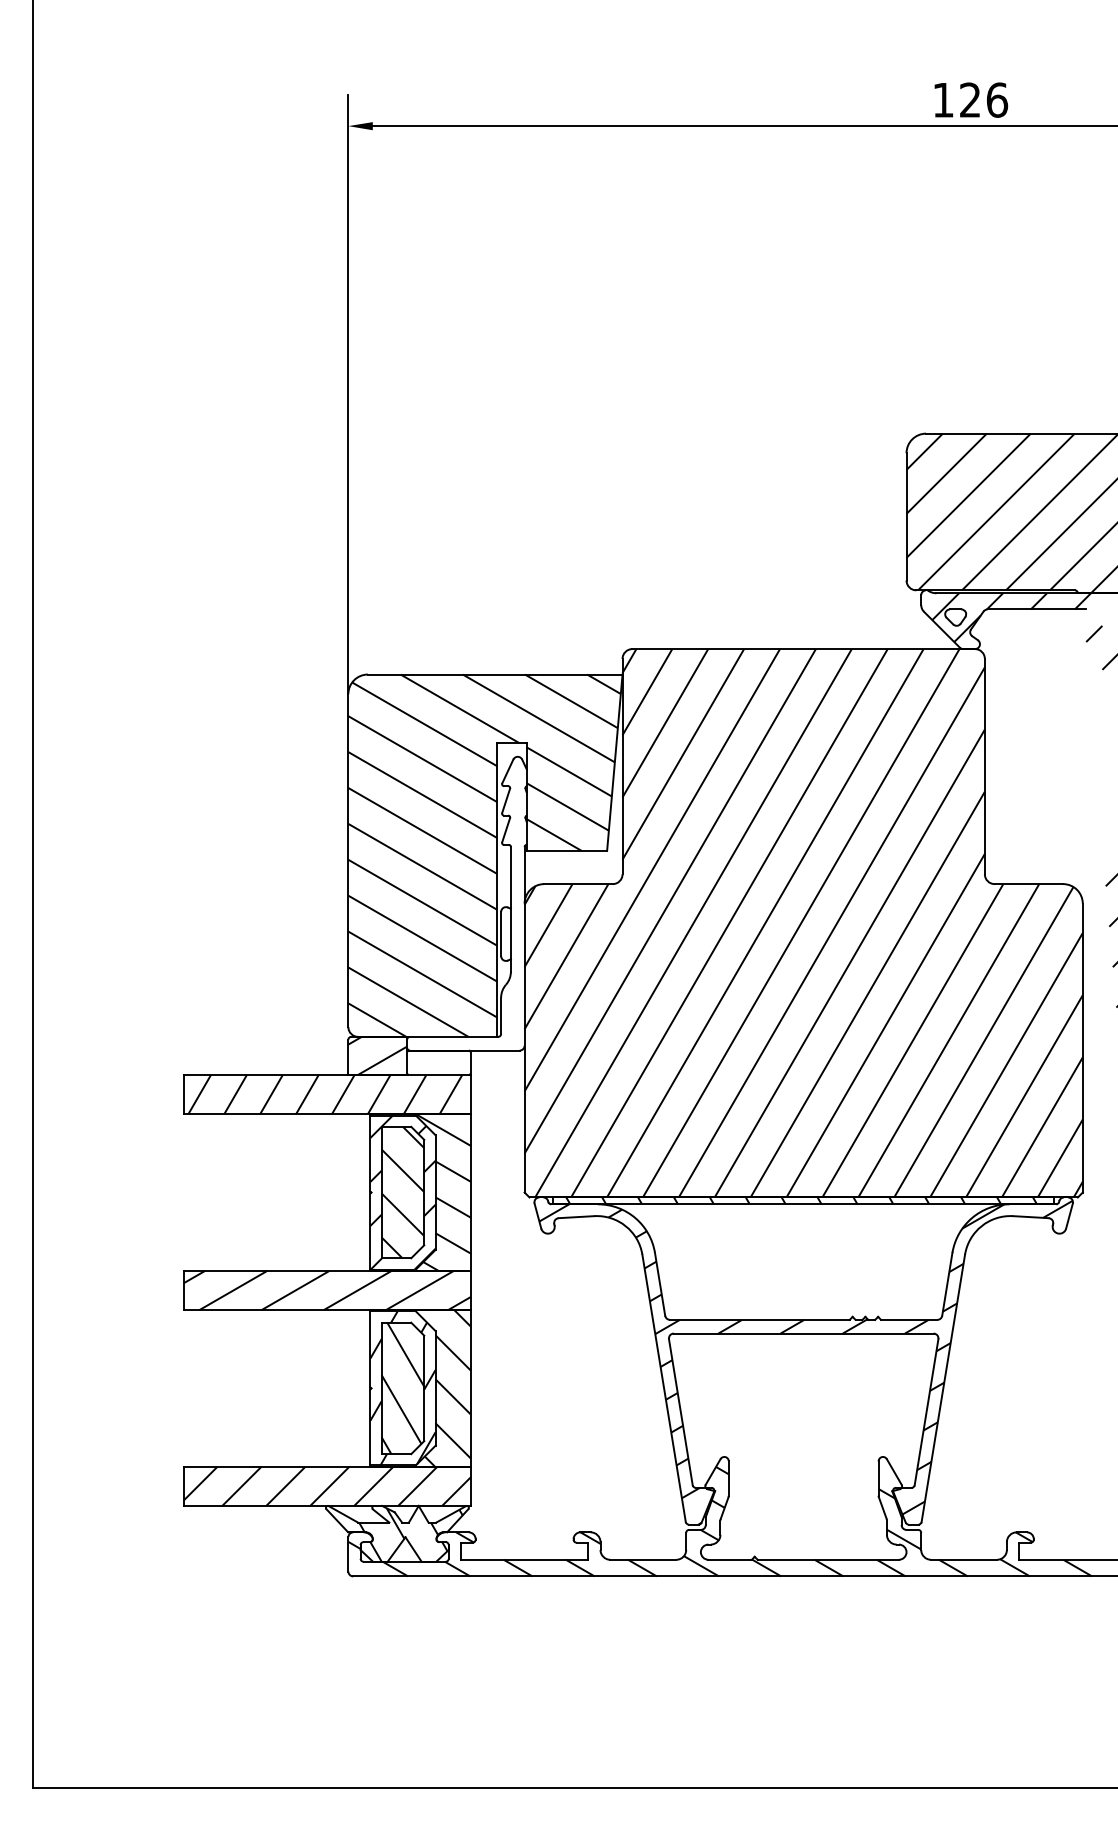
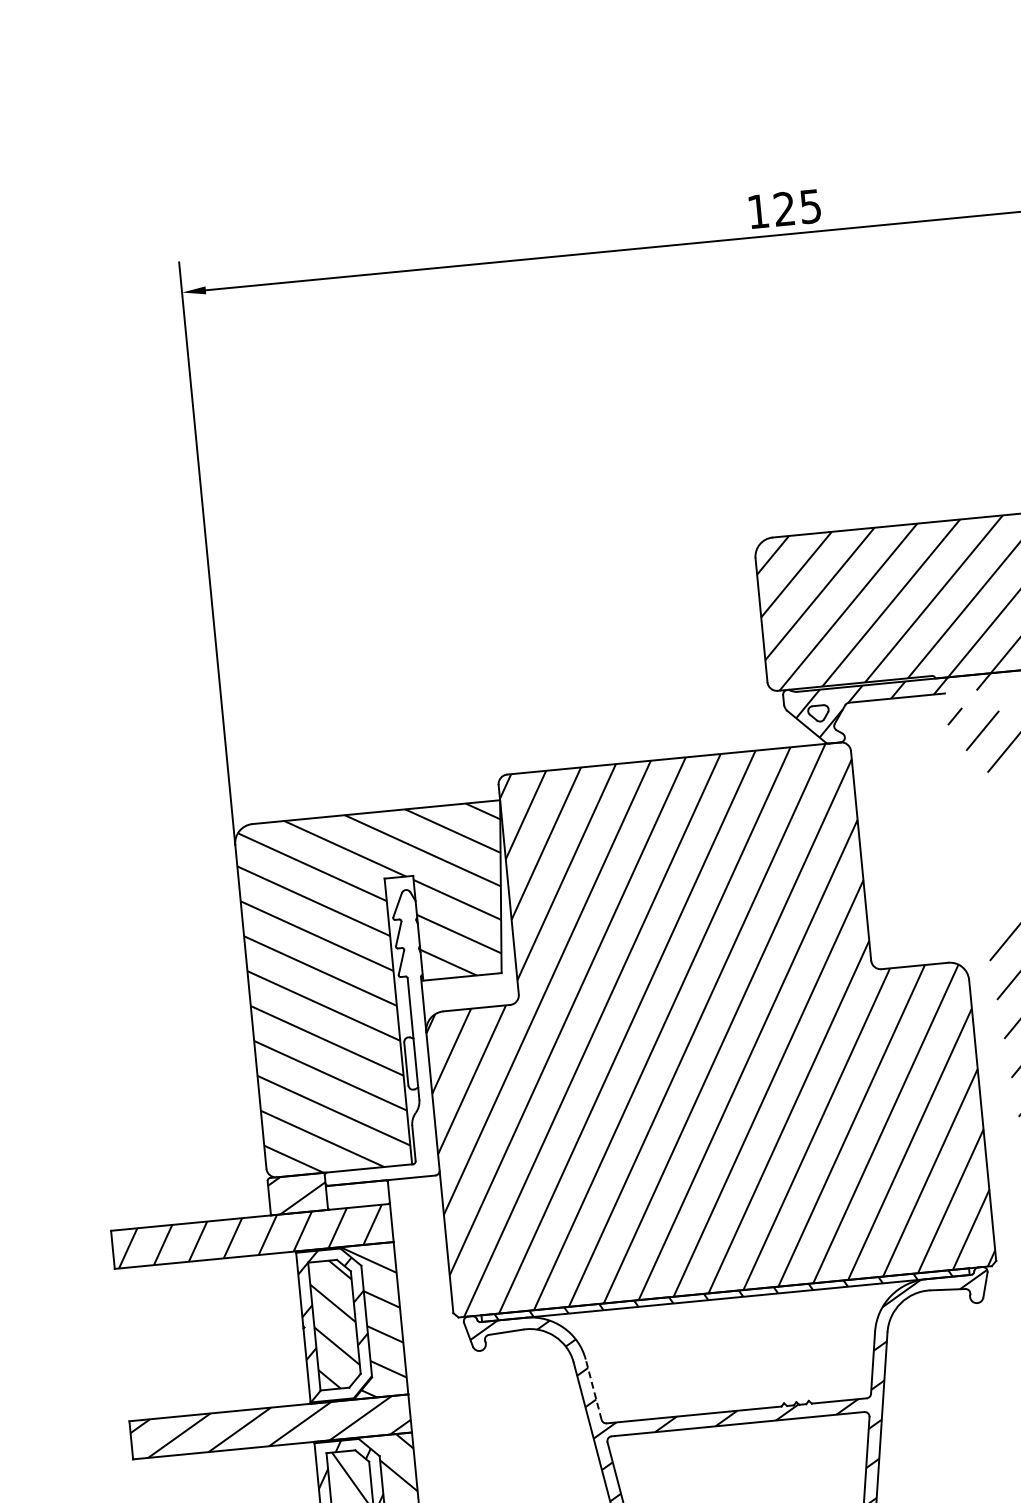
text: (997, 99) -> (810, 205), 126 -> 125
line: (660, 1284) -> (594, 1389), solid -> dashed

